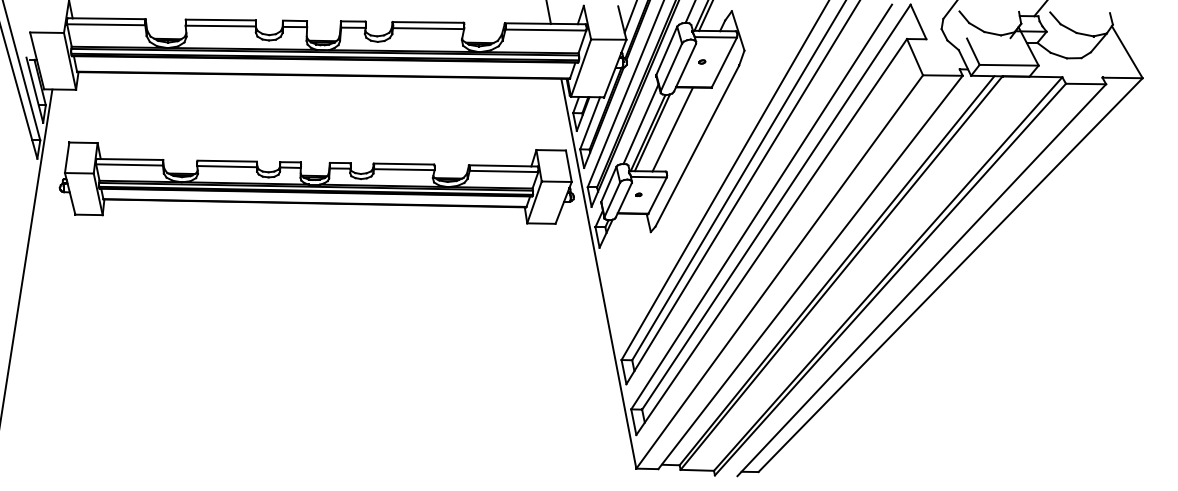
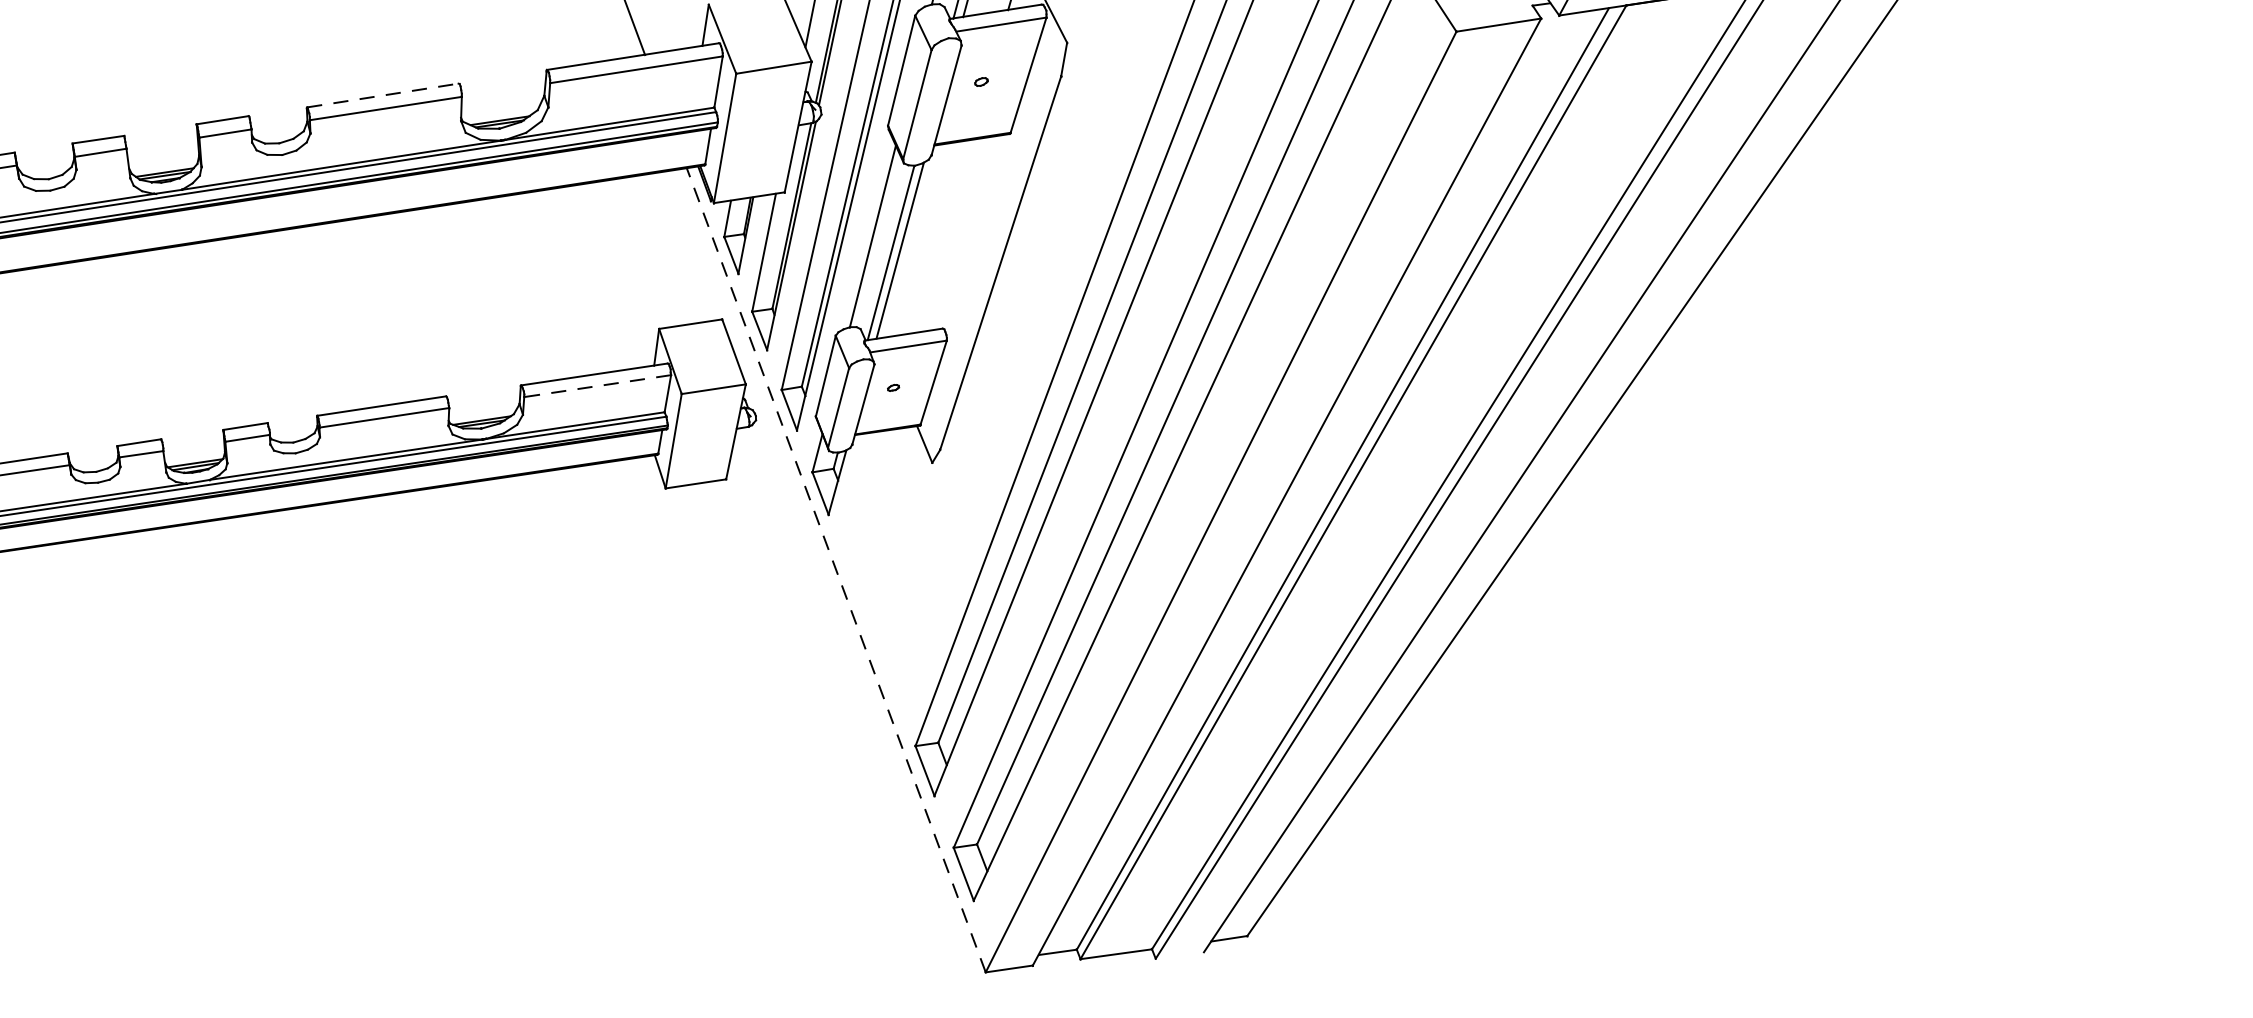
line: (428, 22) -> (383, 95), solid -> dashed
line: (672, 129) -> (941, 236), removed
line: (503, 171) -> (596, 386), solid -> dashed
line: (598, 273) -> (835, 569), solid -> dashed

